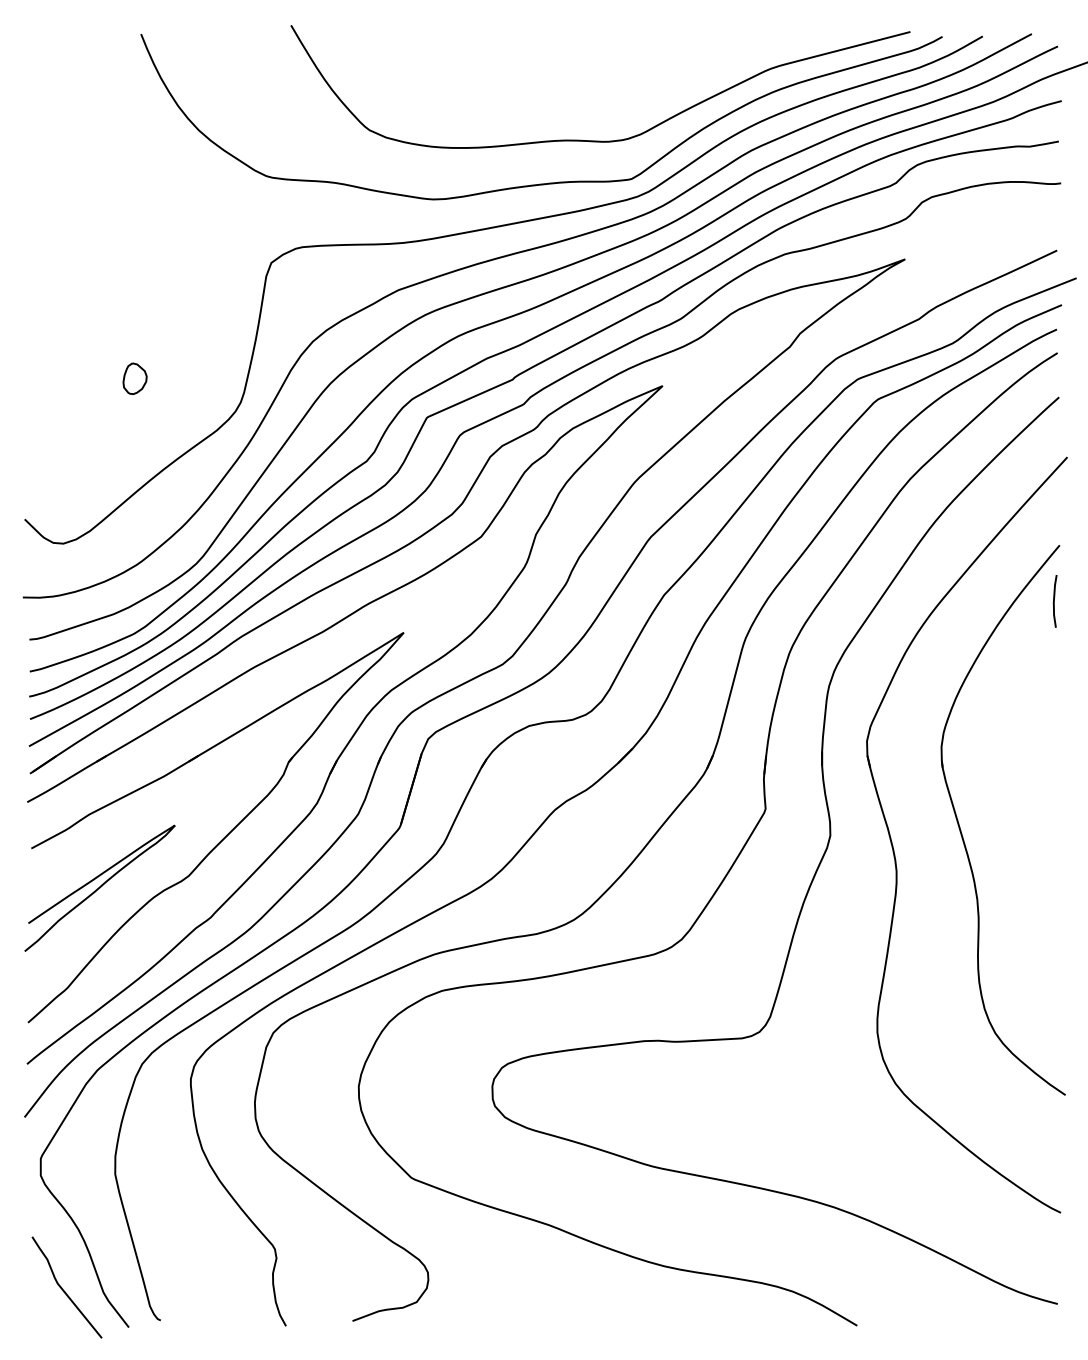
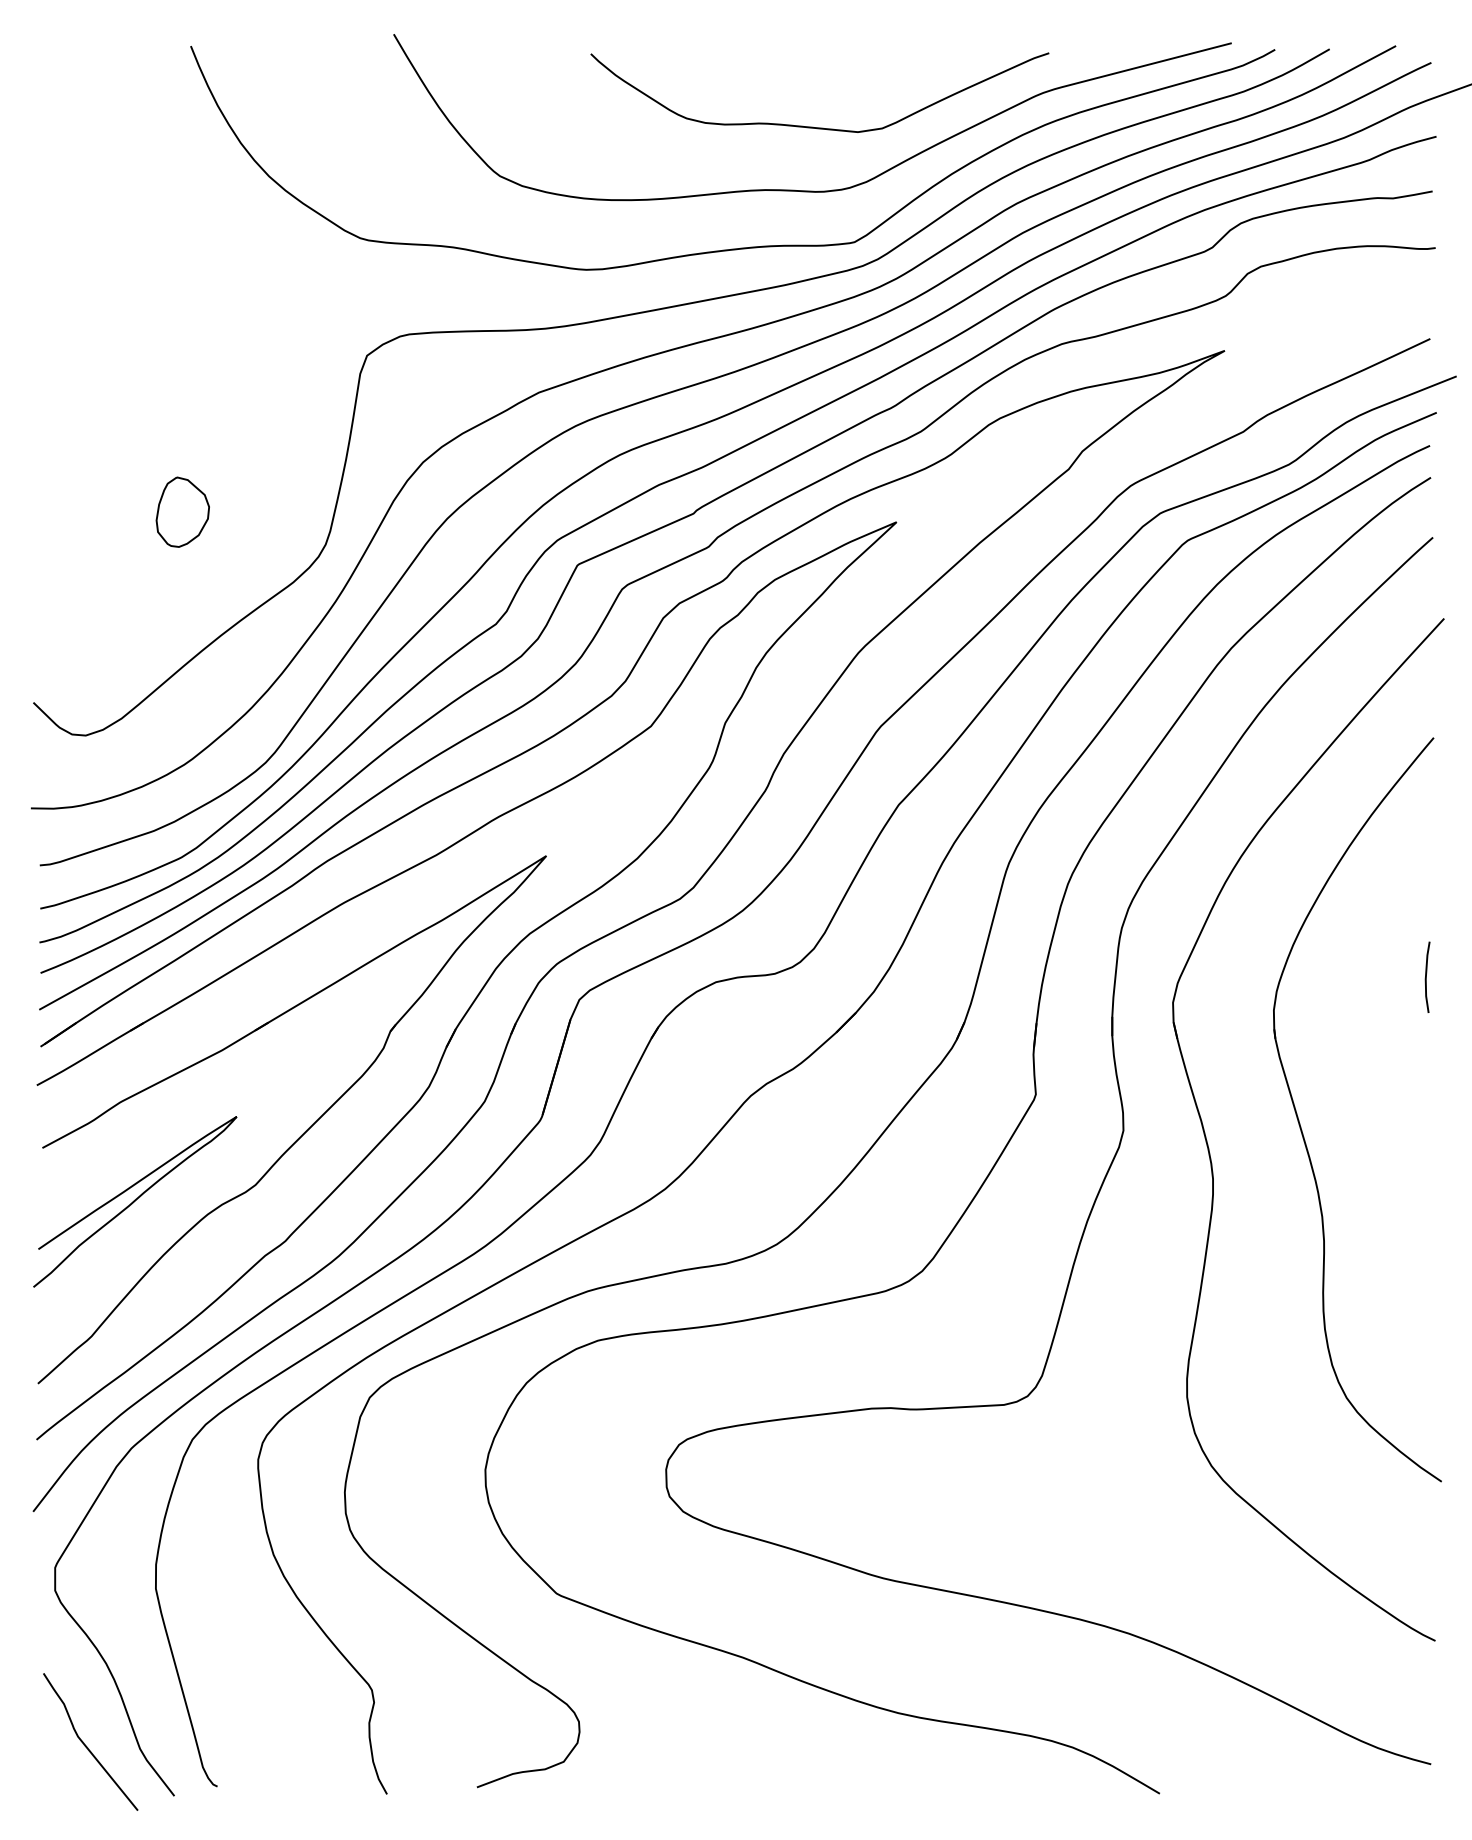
curve: (604, 93) -> (817, 126), added
part: (134, 378) -> (181, 512), size x1.67
line: (1054, 601) -> (1426, 977), moved

